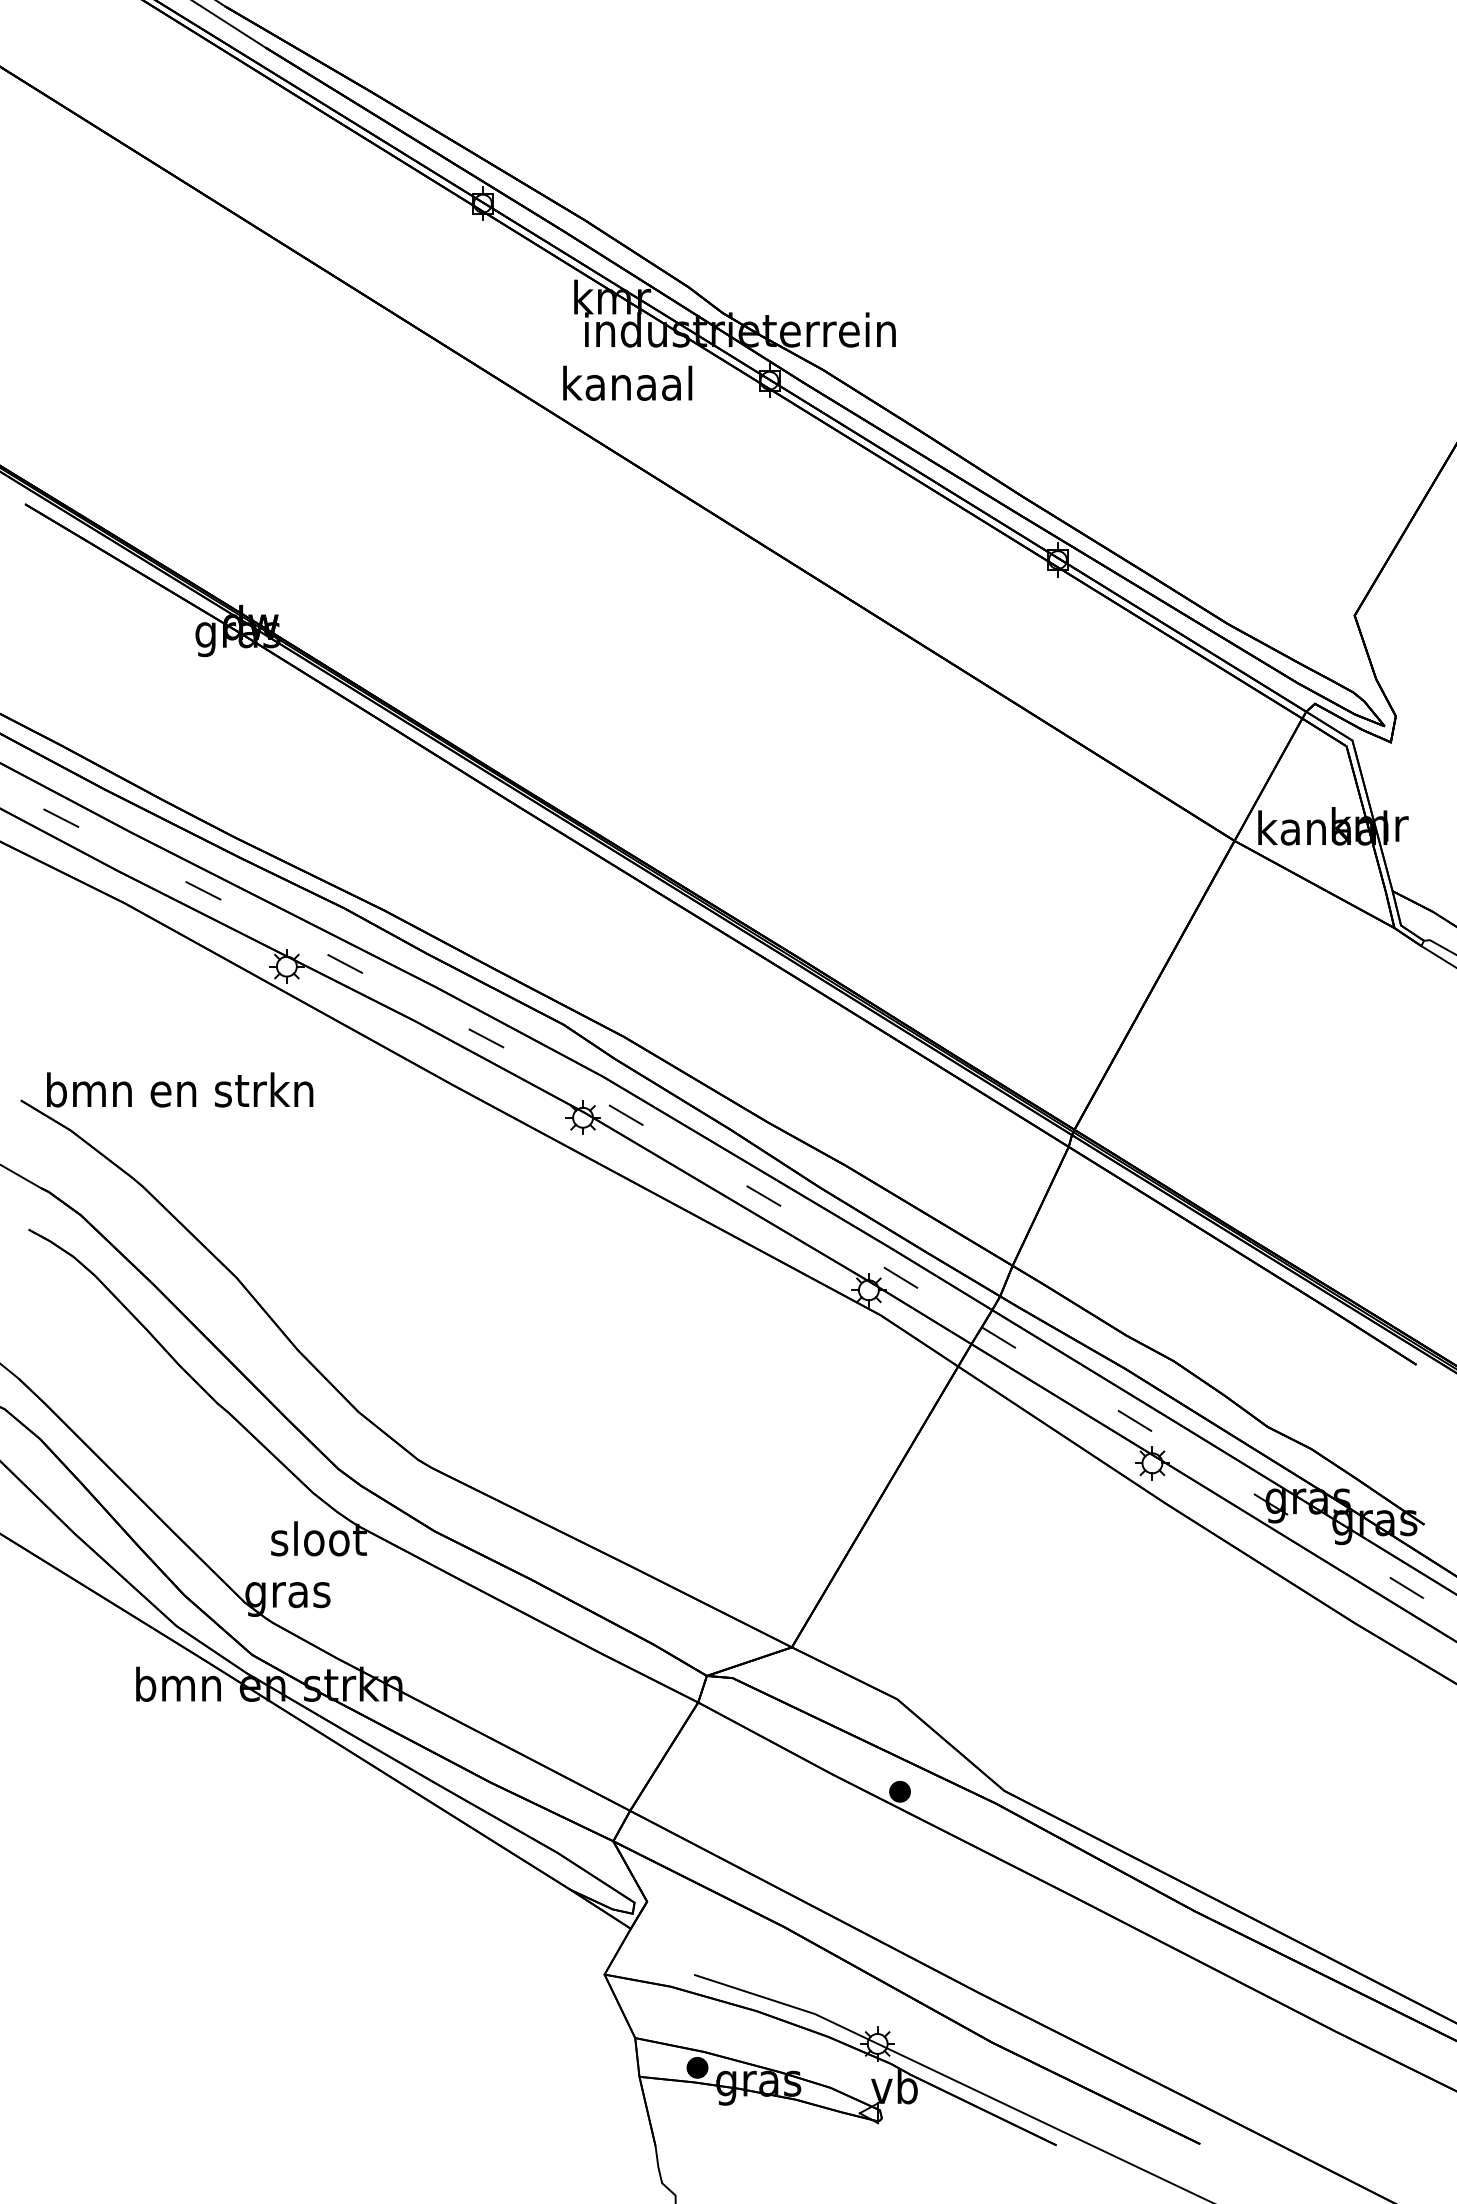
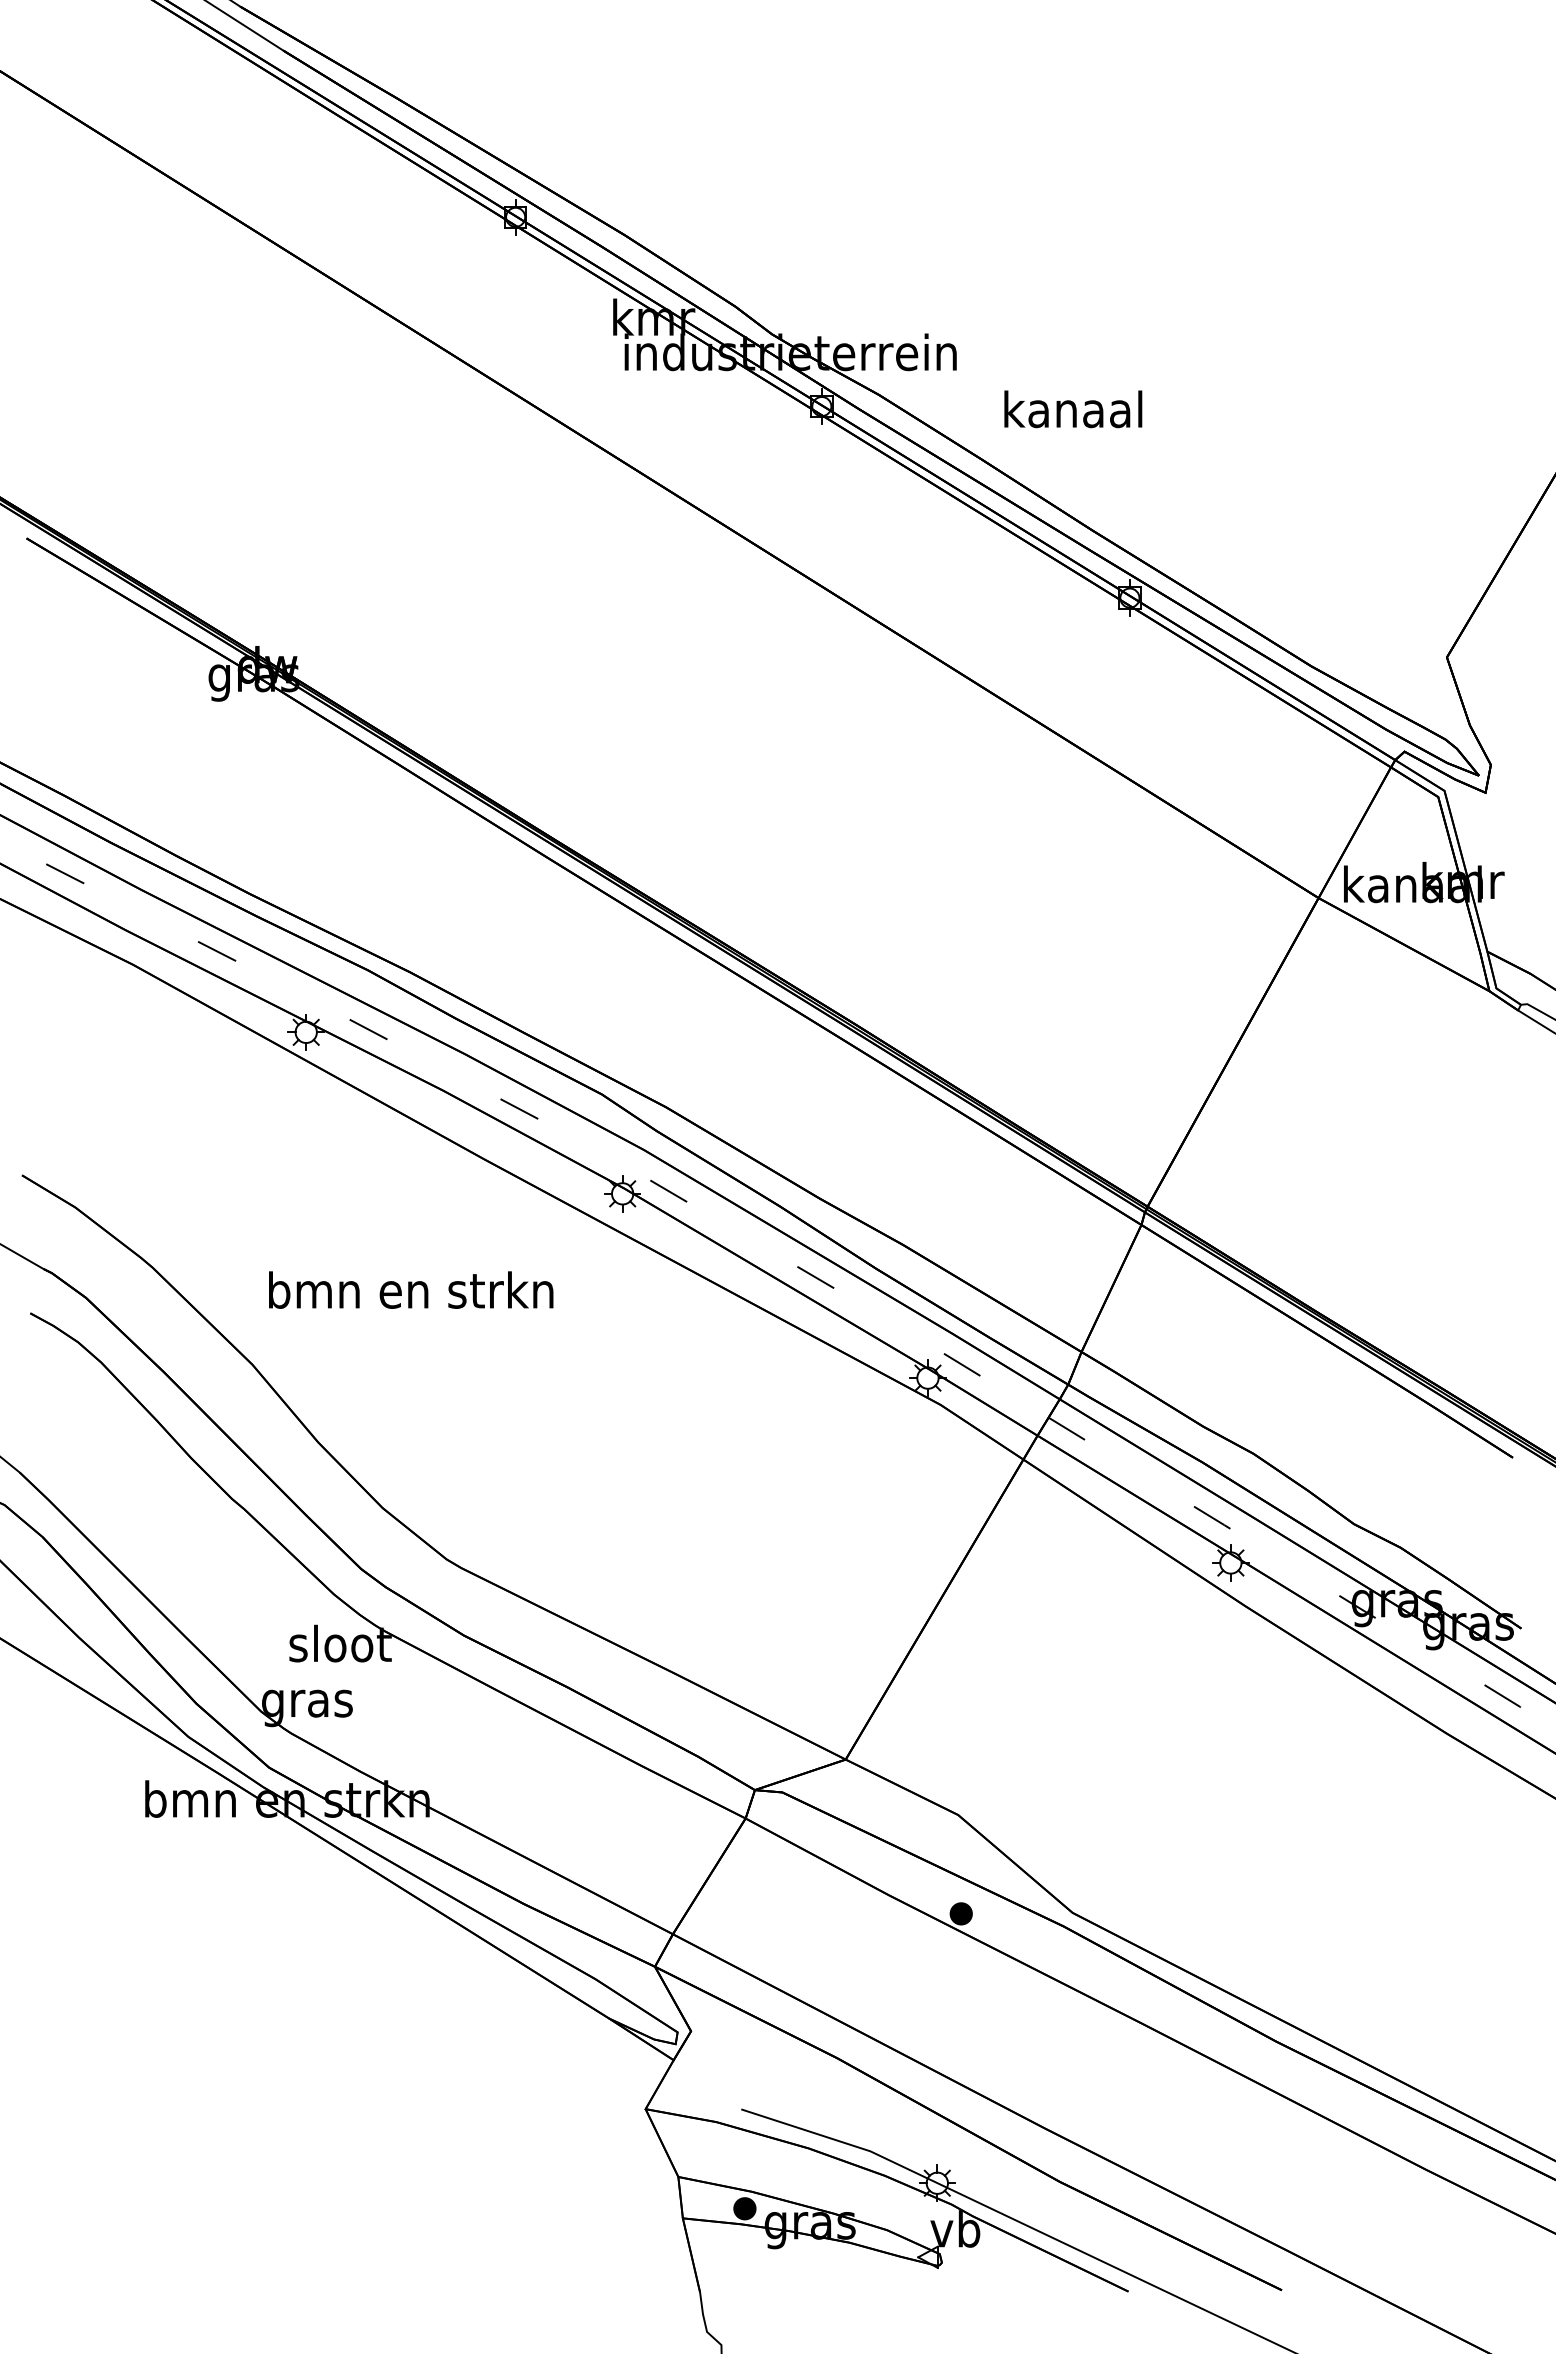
text: (627, 383) -> (1073, 409), moved
text: (180, 1089) -> (411, 1289), moved

